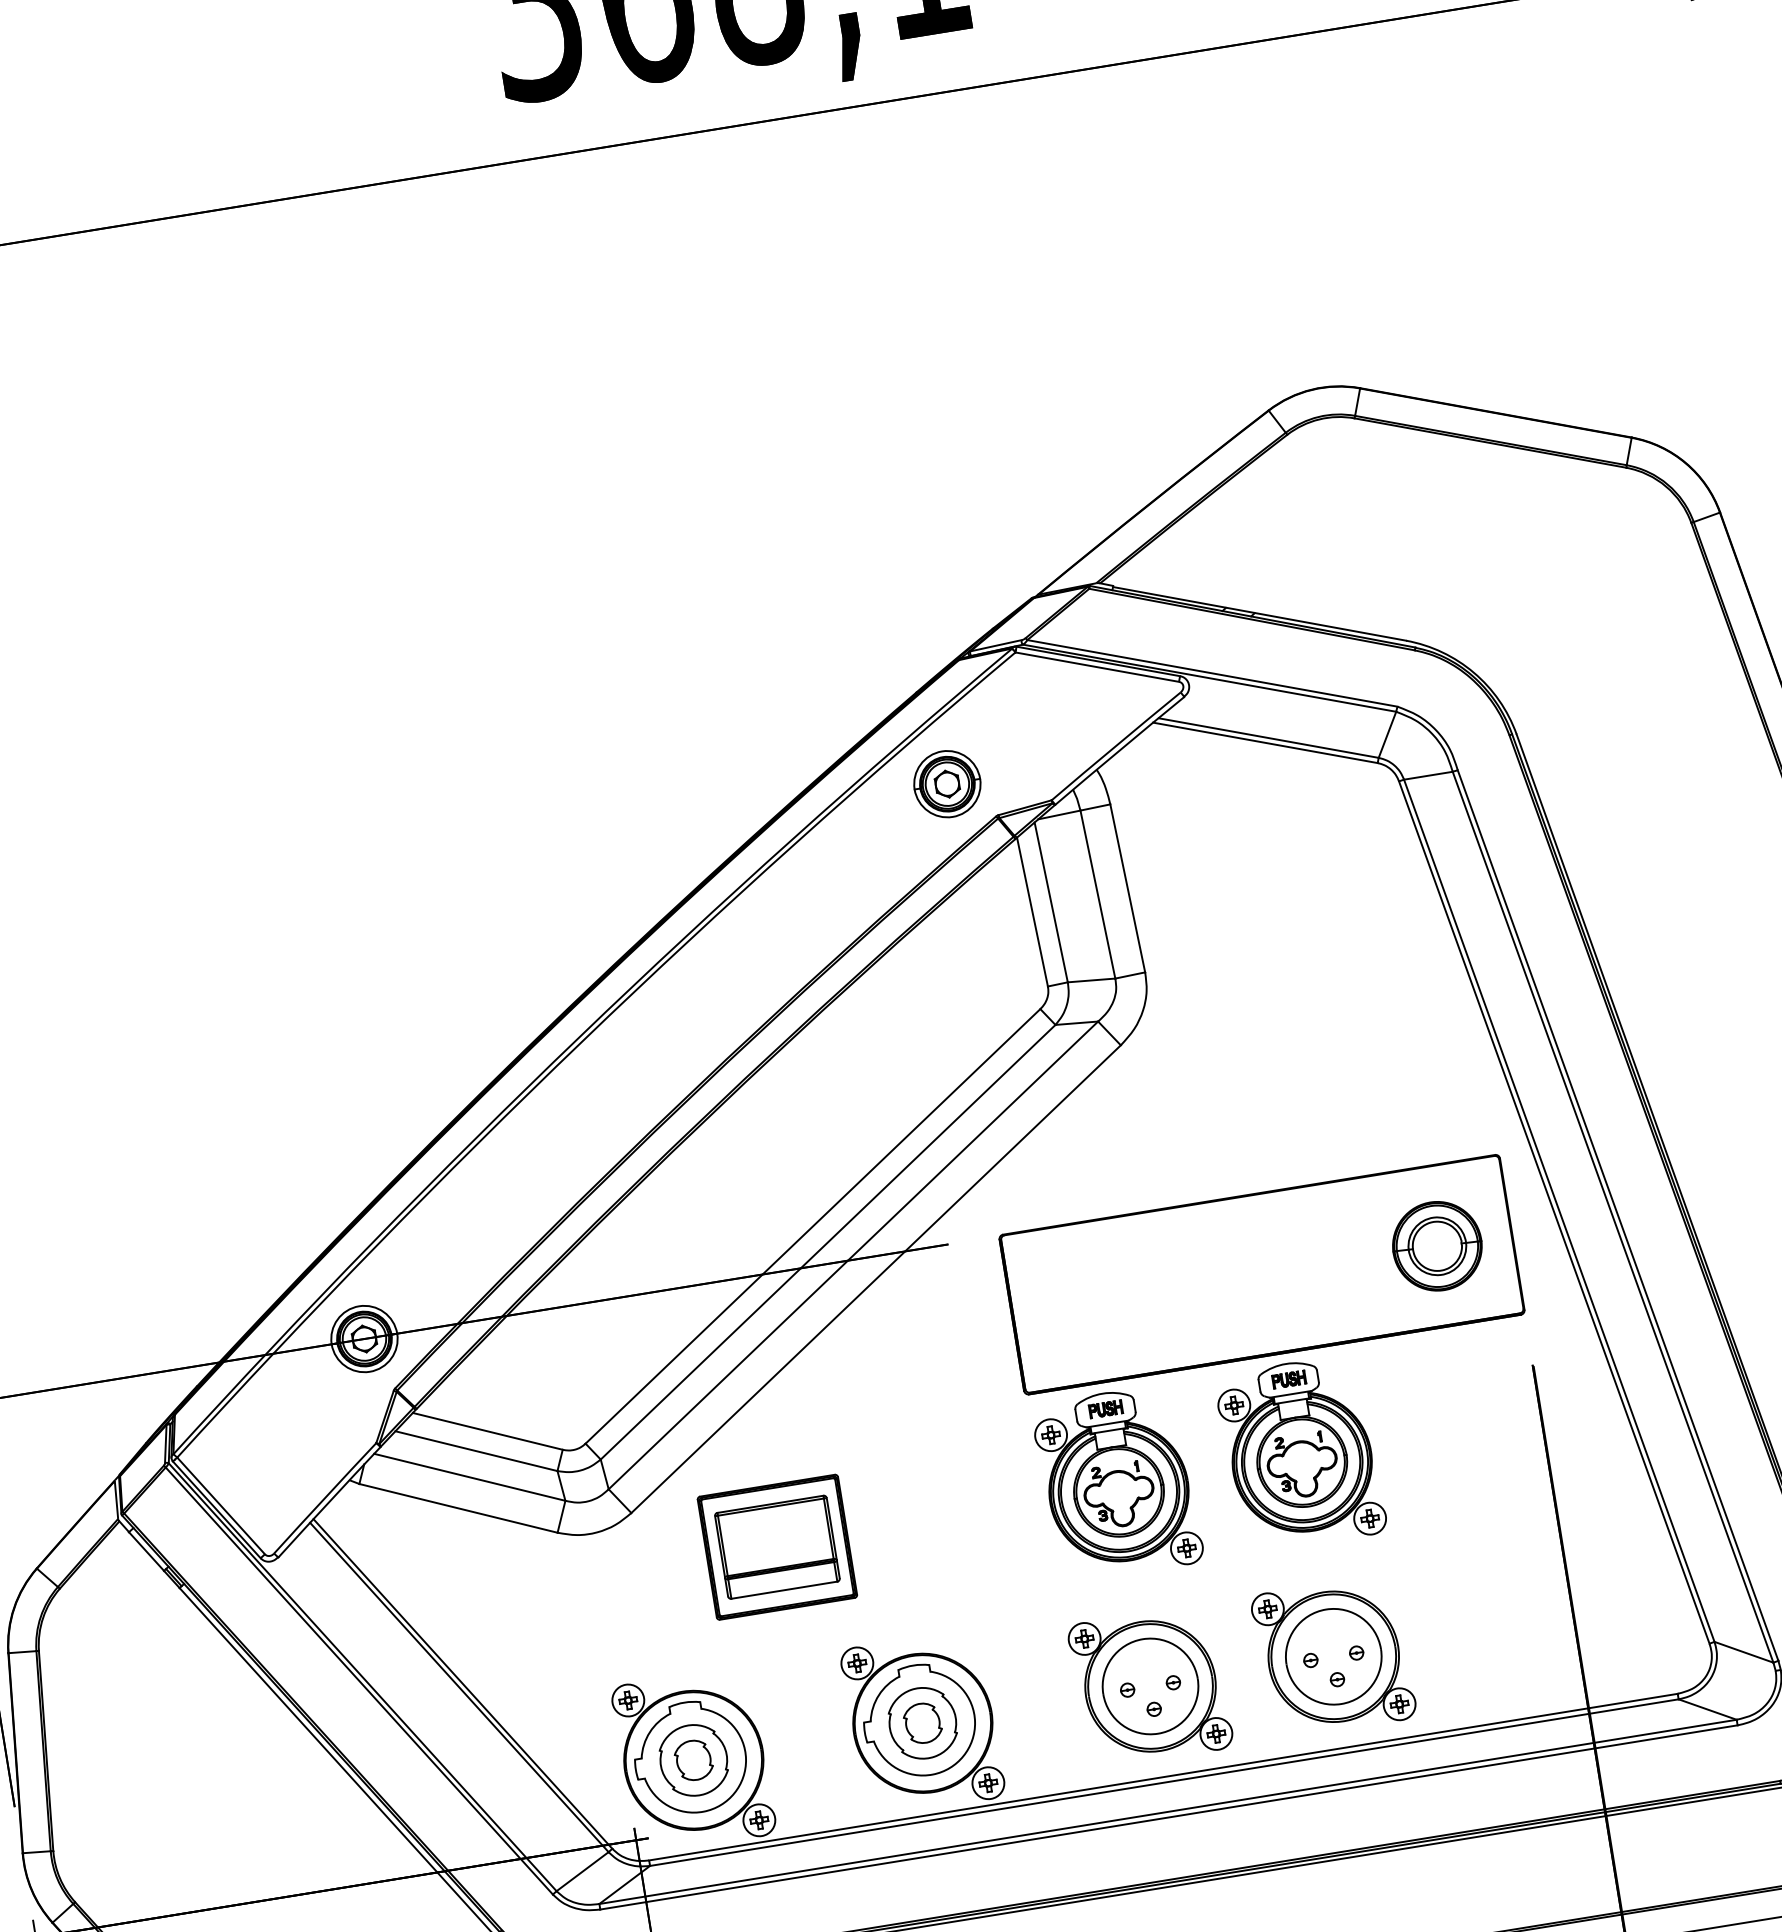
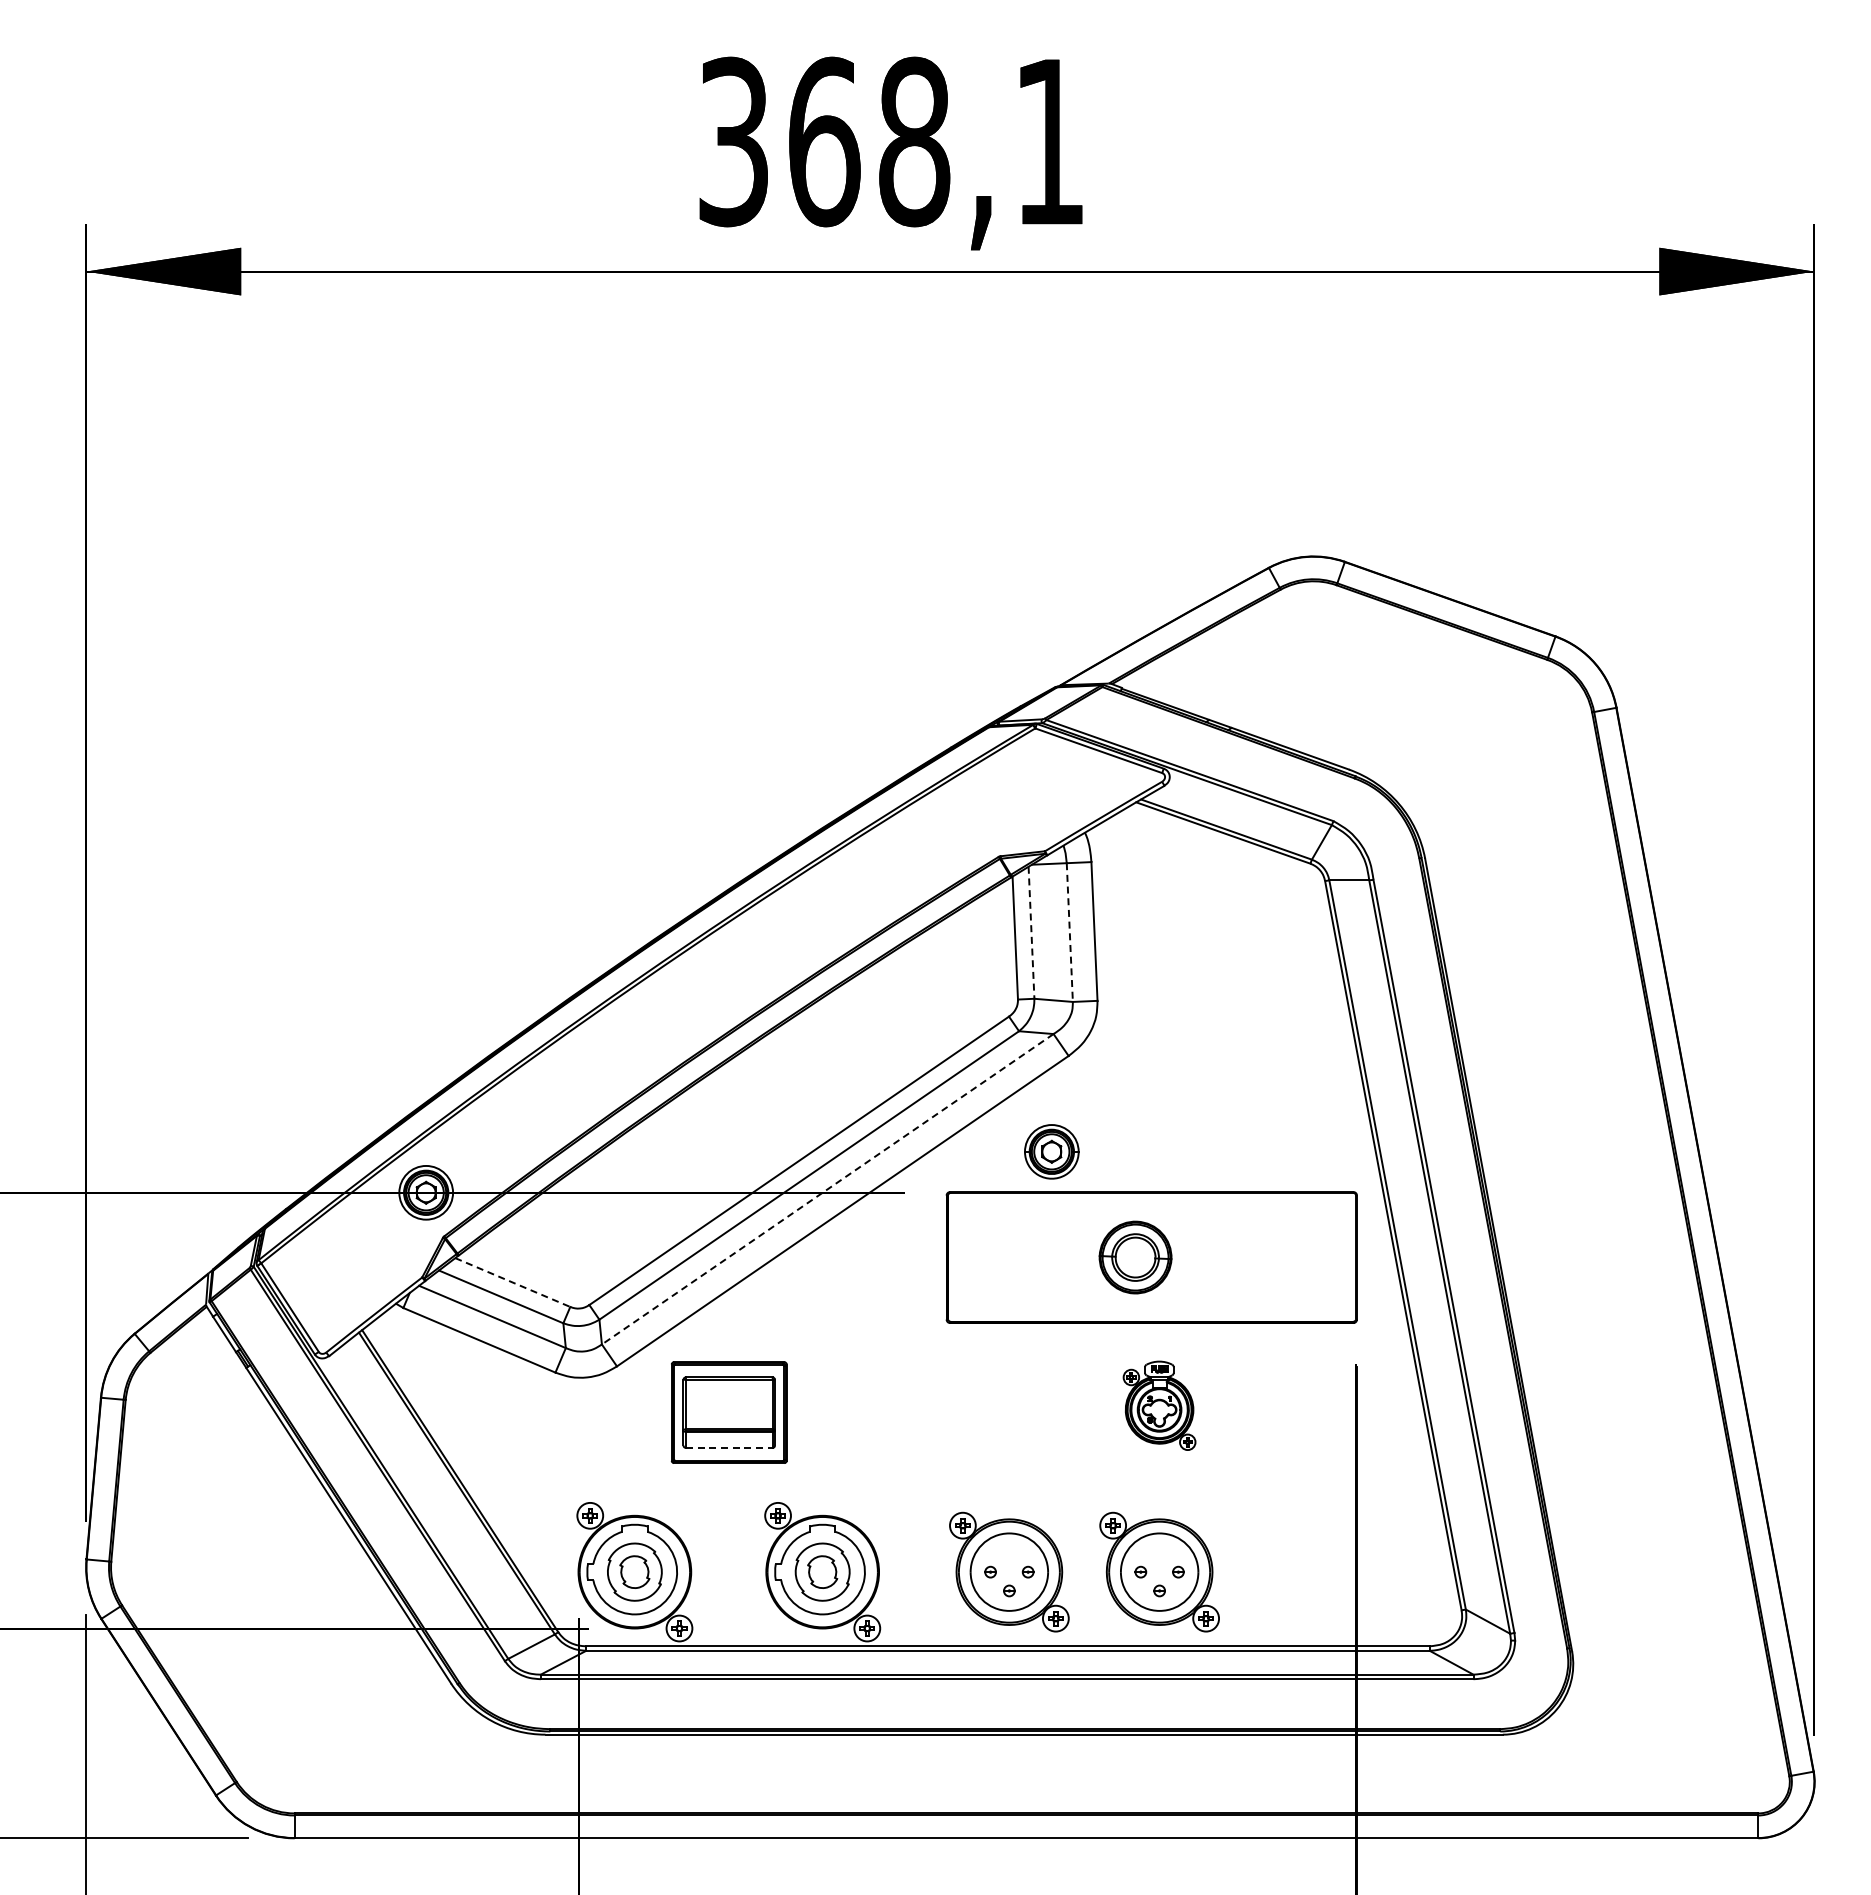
part: (946, 783) -> (1051, 1151), moved
line: (1097, 895) -> (1069, 933), solid -> dashed
line: (1051, 903) -> (1031, 933), solid -> dashed
part: (1437, 1246) -> (1135, 1257), moved
line: (853, 1255) -> (827, 1189), solid -> dashed
line: (488, 1431) -> (513, 1282), solid -> dashed
part: (1300, 1453) -> (1159, 1405), size x0.6
part: (1117, 1483) -> (1009, 1405), removed
line: (784, 1589) -> (729, 1447), solid -> dashed

